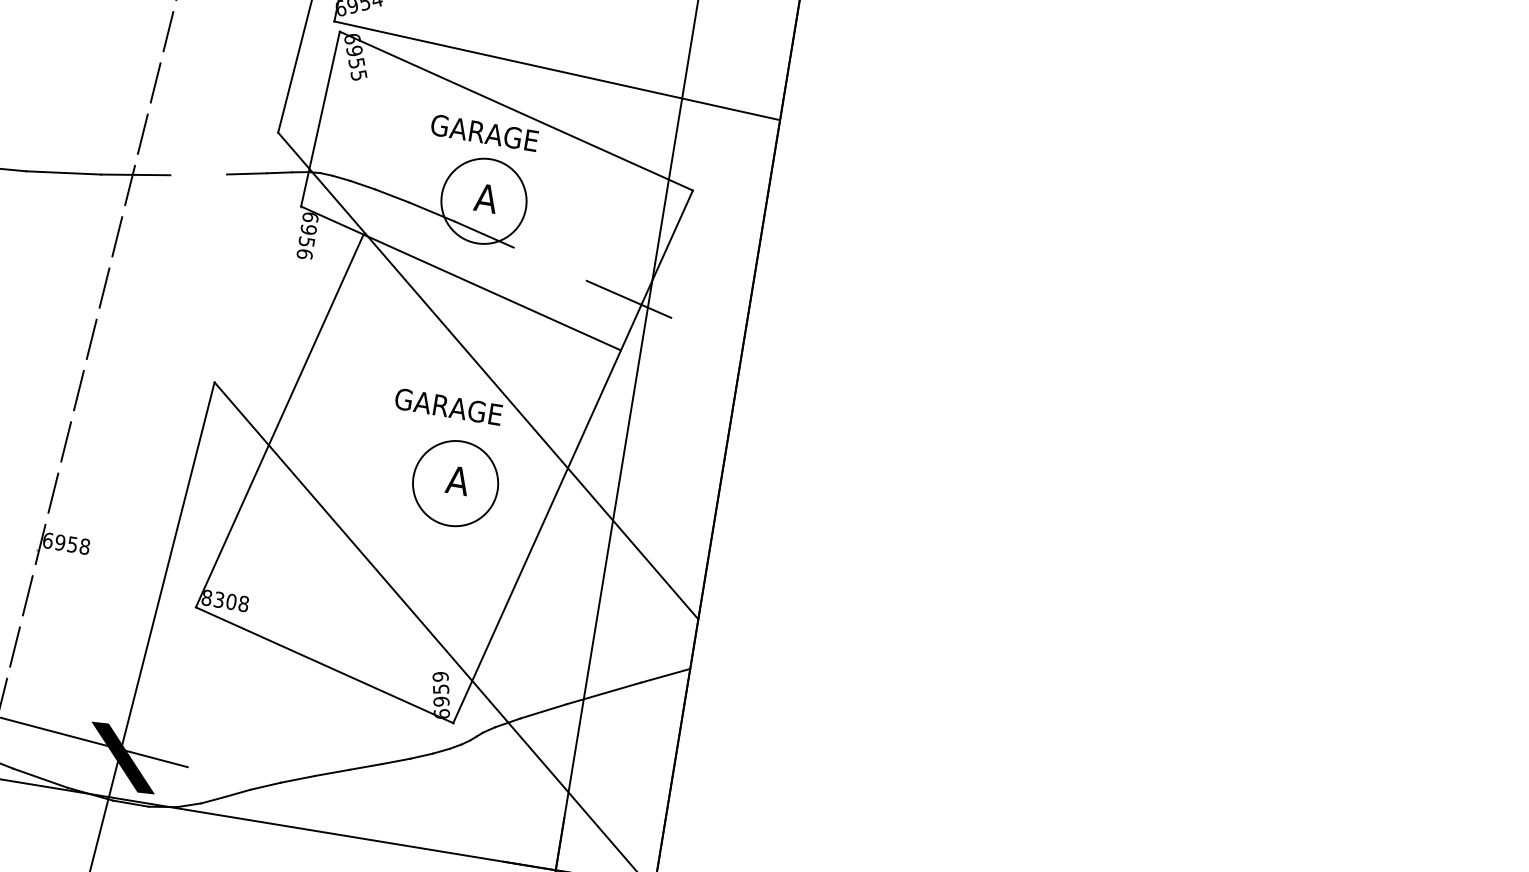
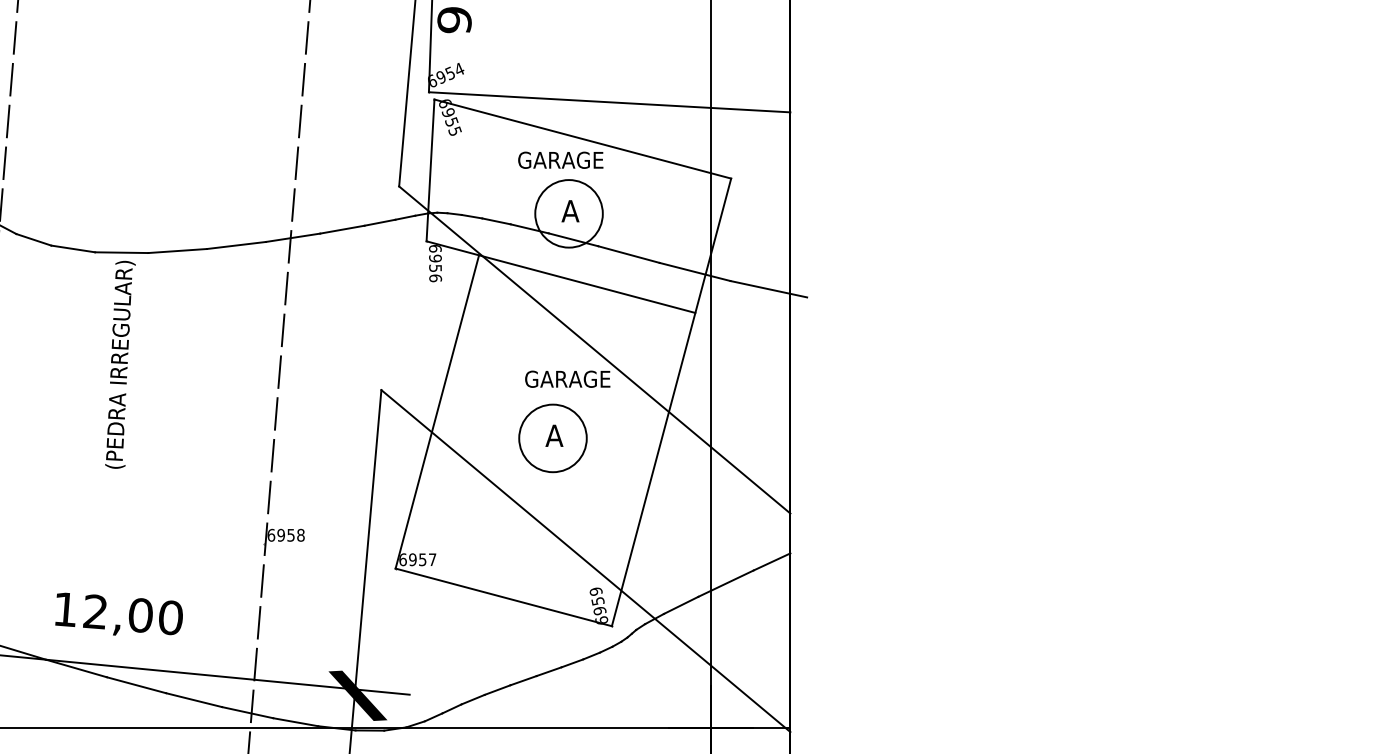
line: (198, 174) -> (342, 229), added
line: (549, 264) -> (628, 254), added
line: (716, 336) -> (768, 289), added
part: (454, 483) -> (552, 438), moved
text: (225, 600) -> (417, 559), 8308 -> 6957

